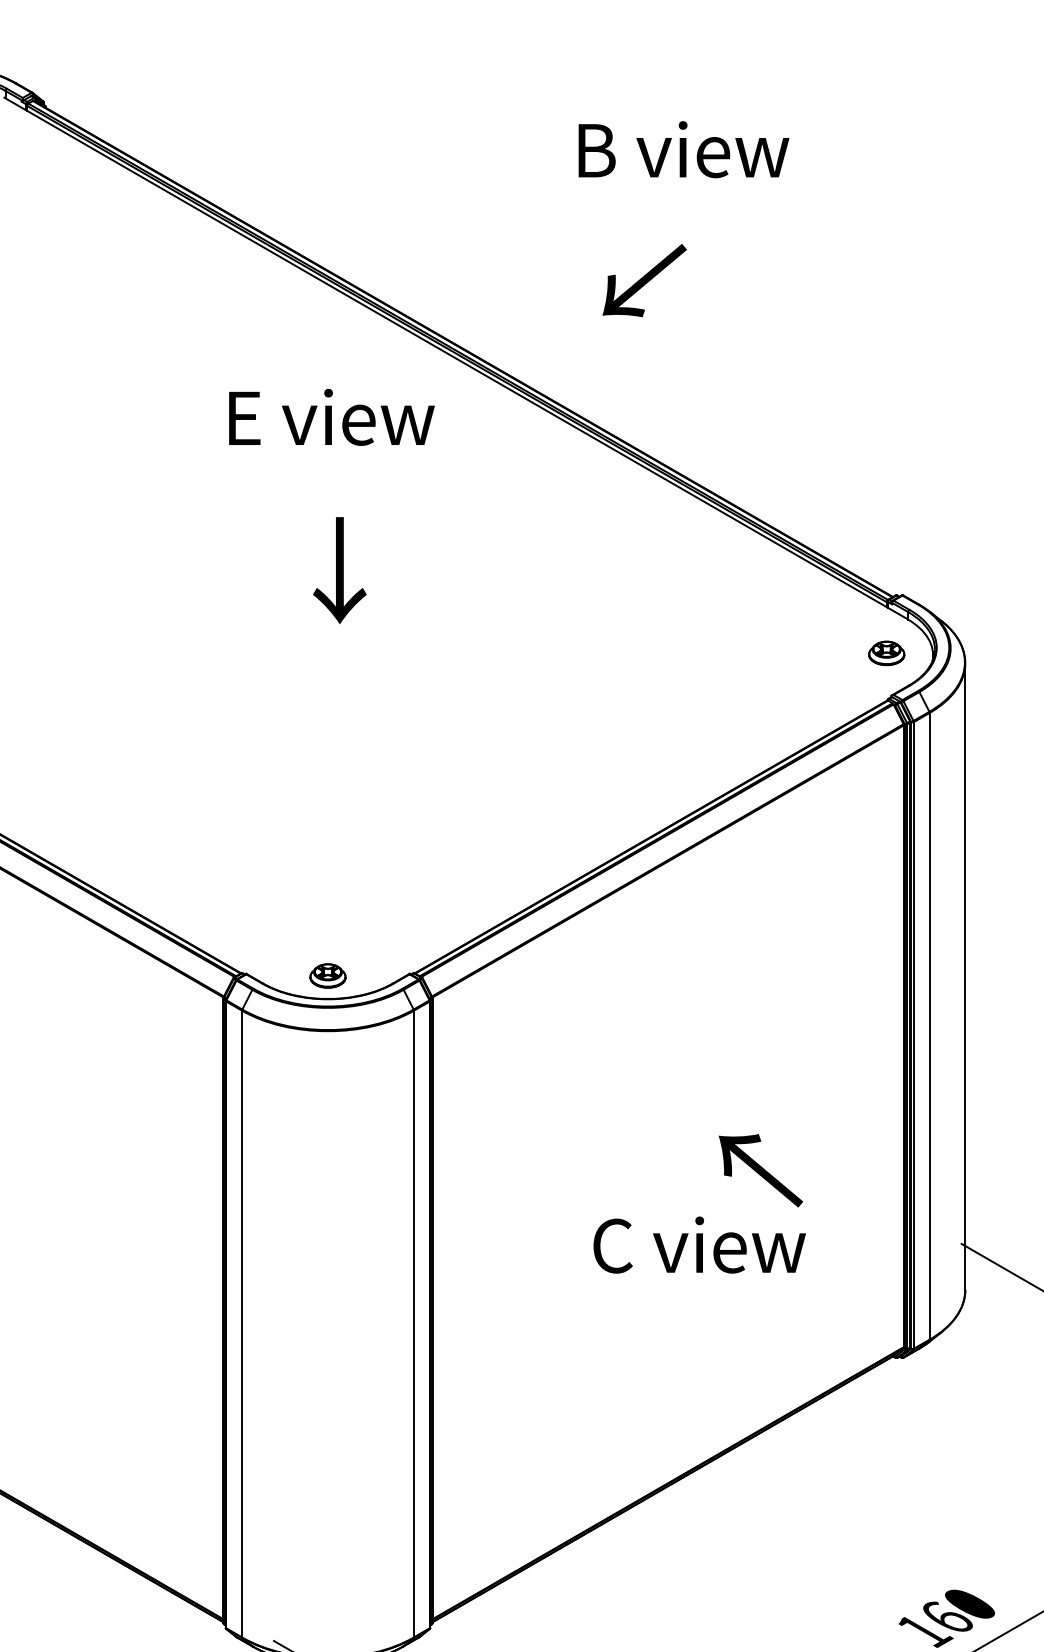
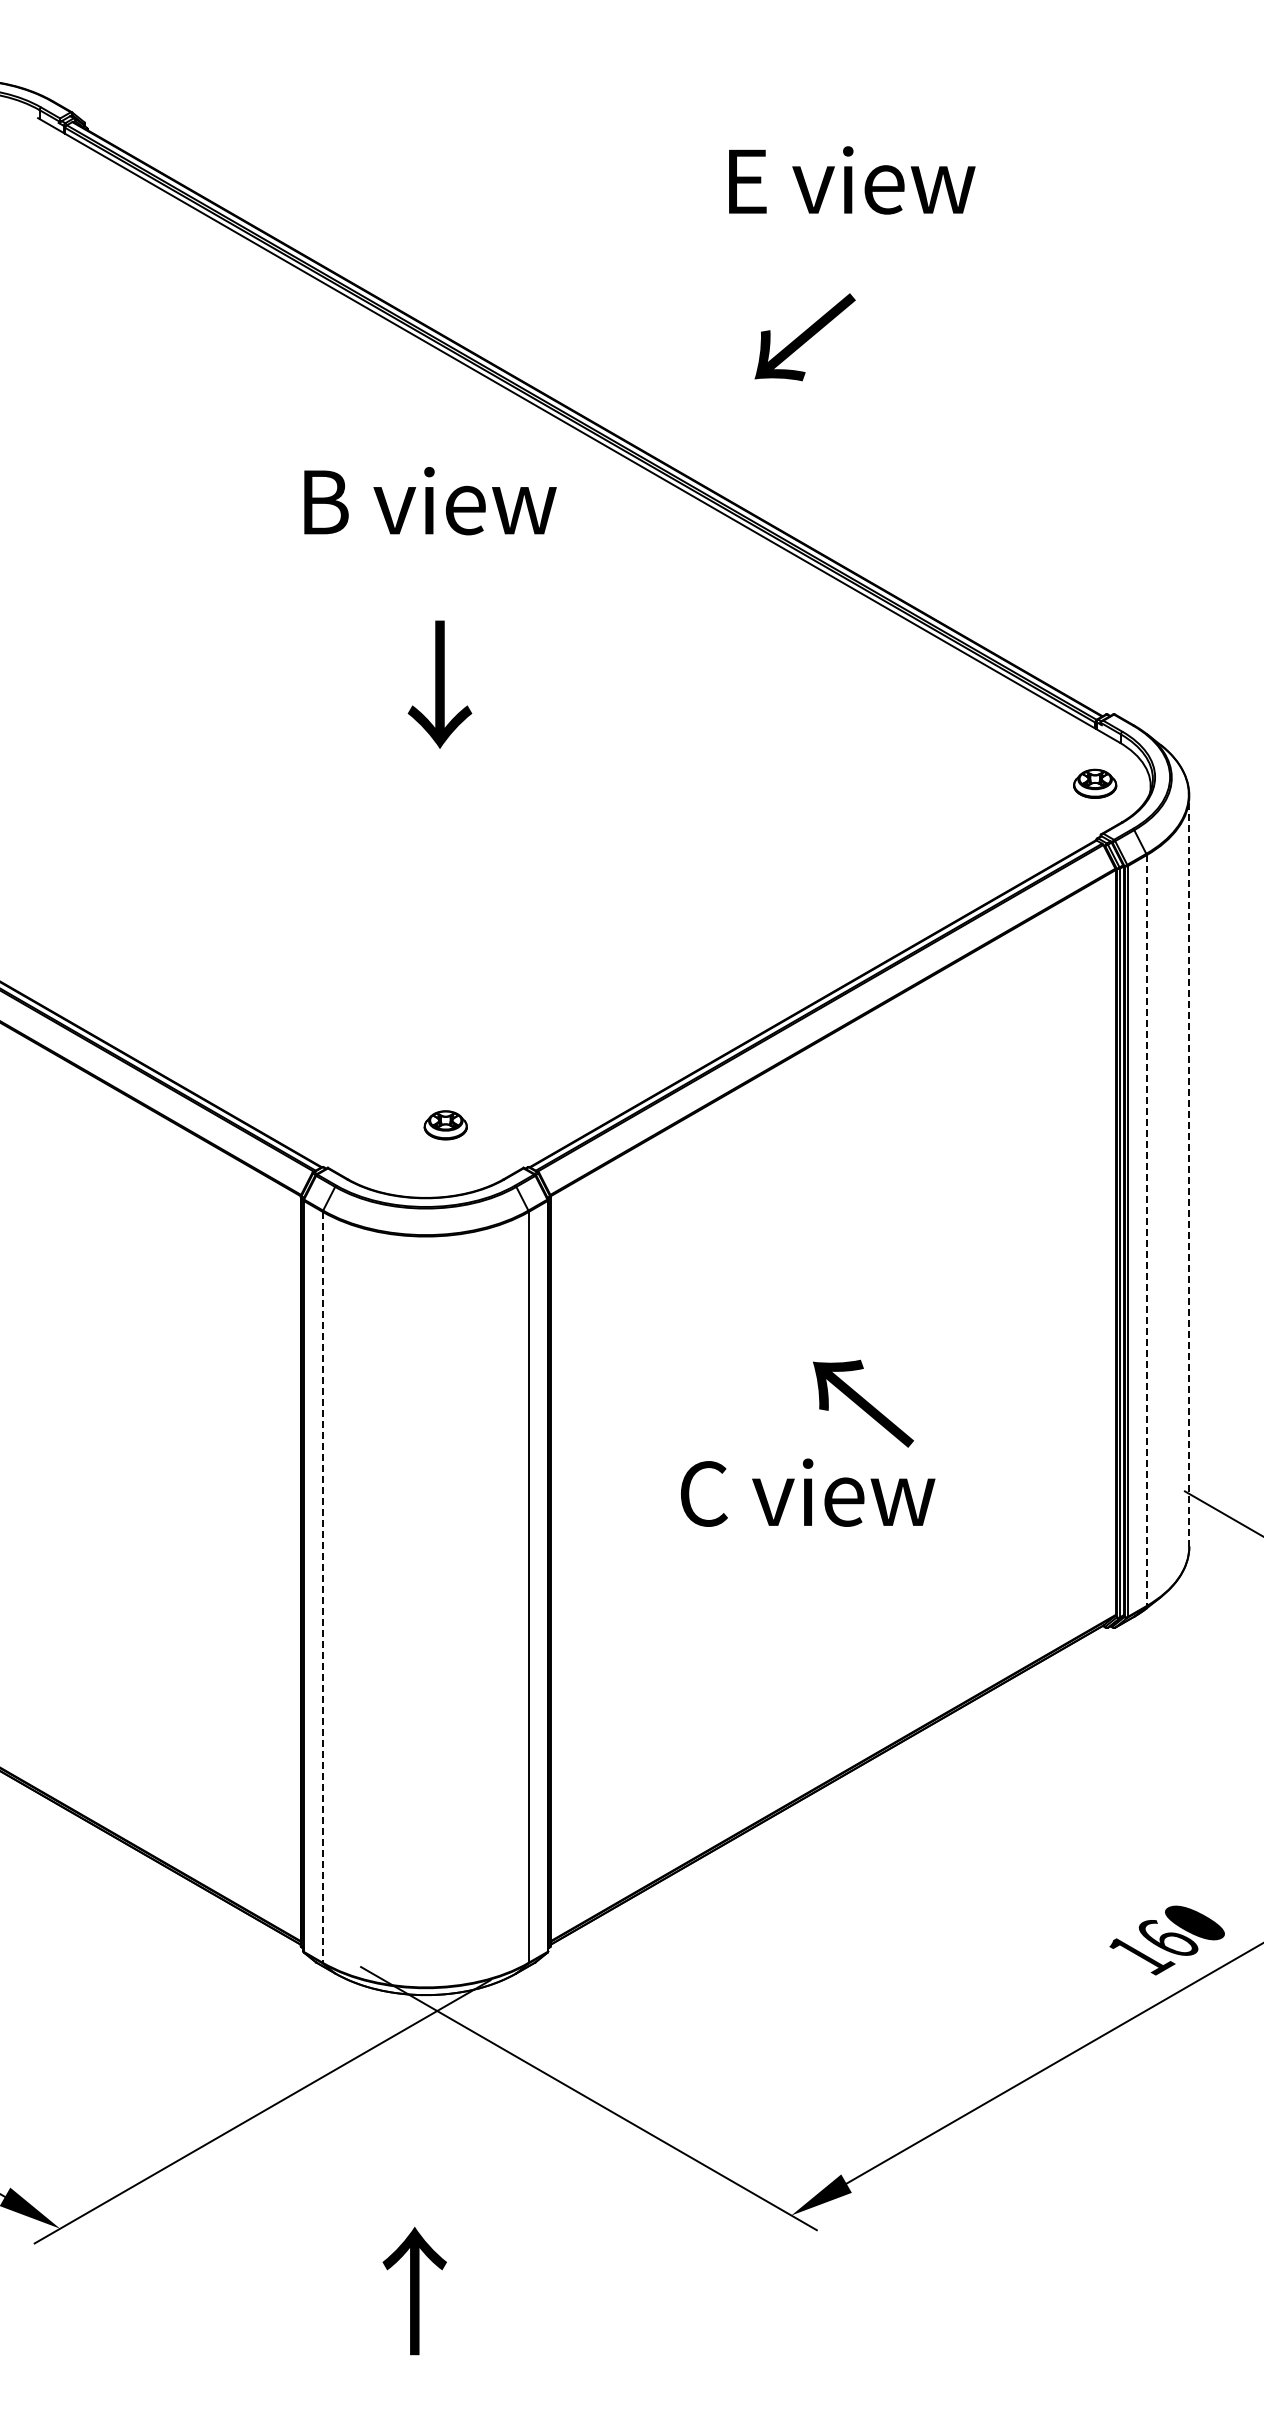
text: (684, 149) -> (852, 180), B view -> E view
text: (331, 417) -> (430, 501), E view -> B view
part: (327, 976) -> (445, 1125), moved
line: (965, 976) -> (1189, 1170), solid -> dashed
line: (929, 1027) -> (1146, 1231), solid -> dashed
text: (760, 1170) -> (863, 1403), moved
text: (700, 1244) -> (808, 1492), moved
line: (241, 1324) -> (322, 1587), solid -> dashed

